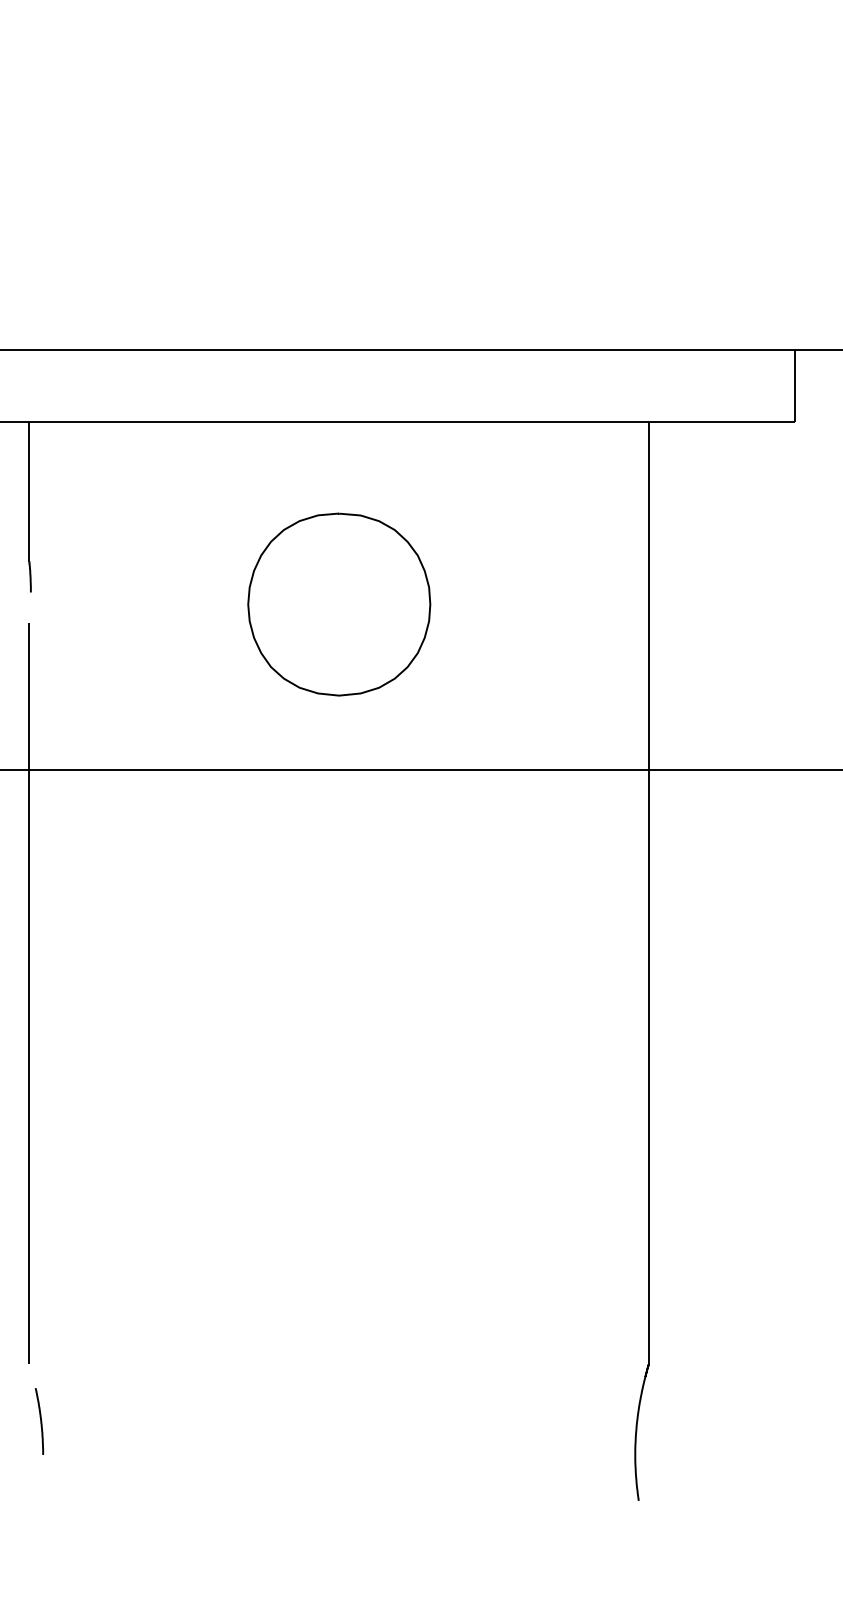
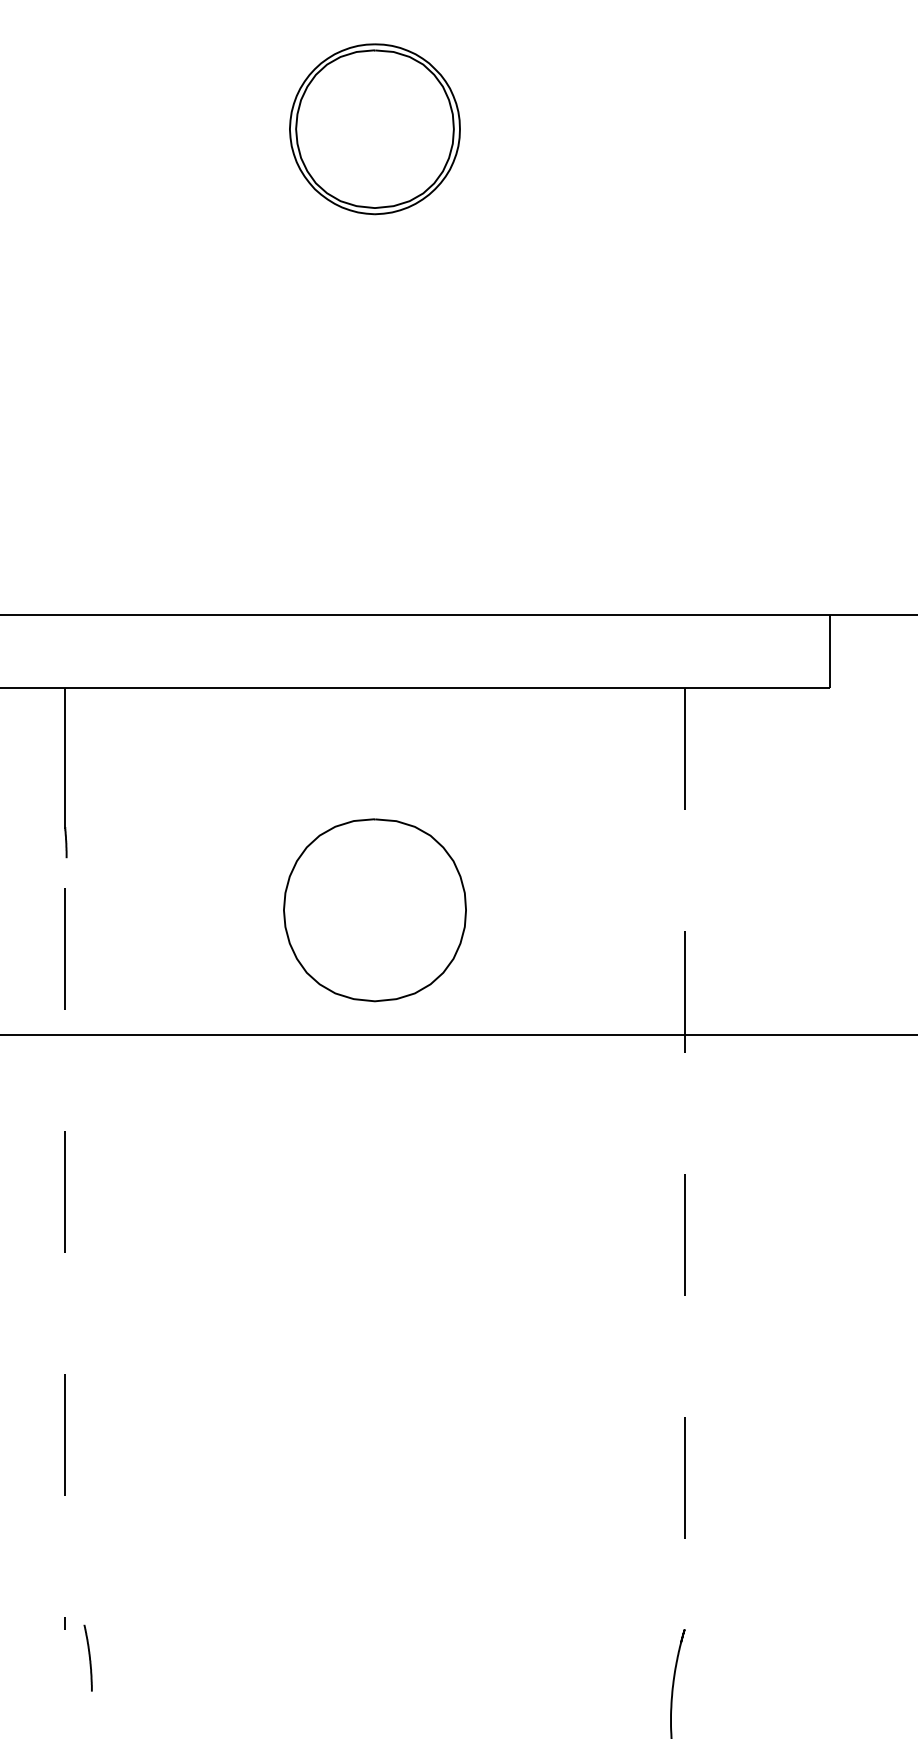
part: (338, 604) -> (374, 910), moved
line: (648, 892) -> (684, 1158), solid -> dashed
line: (29, 992) -> (65, 1258), solid -> dashed
curve: (39, 1419) -> (88, 1656), moved

